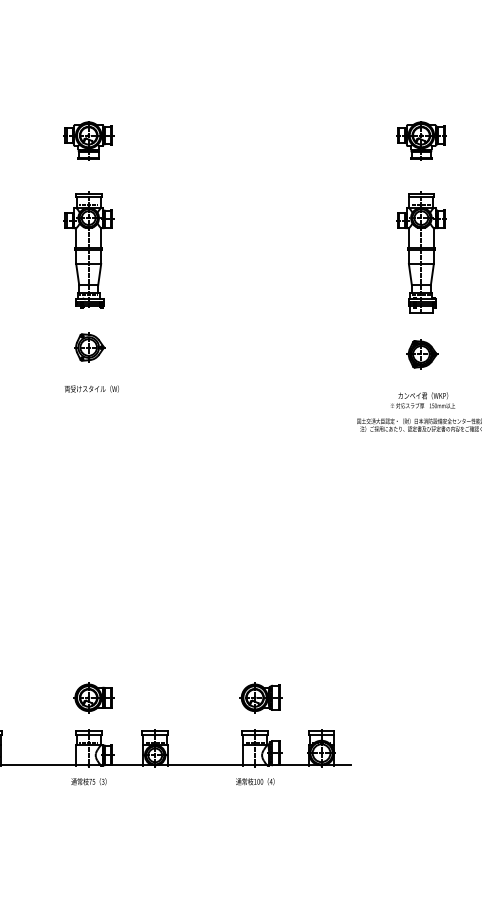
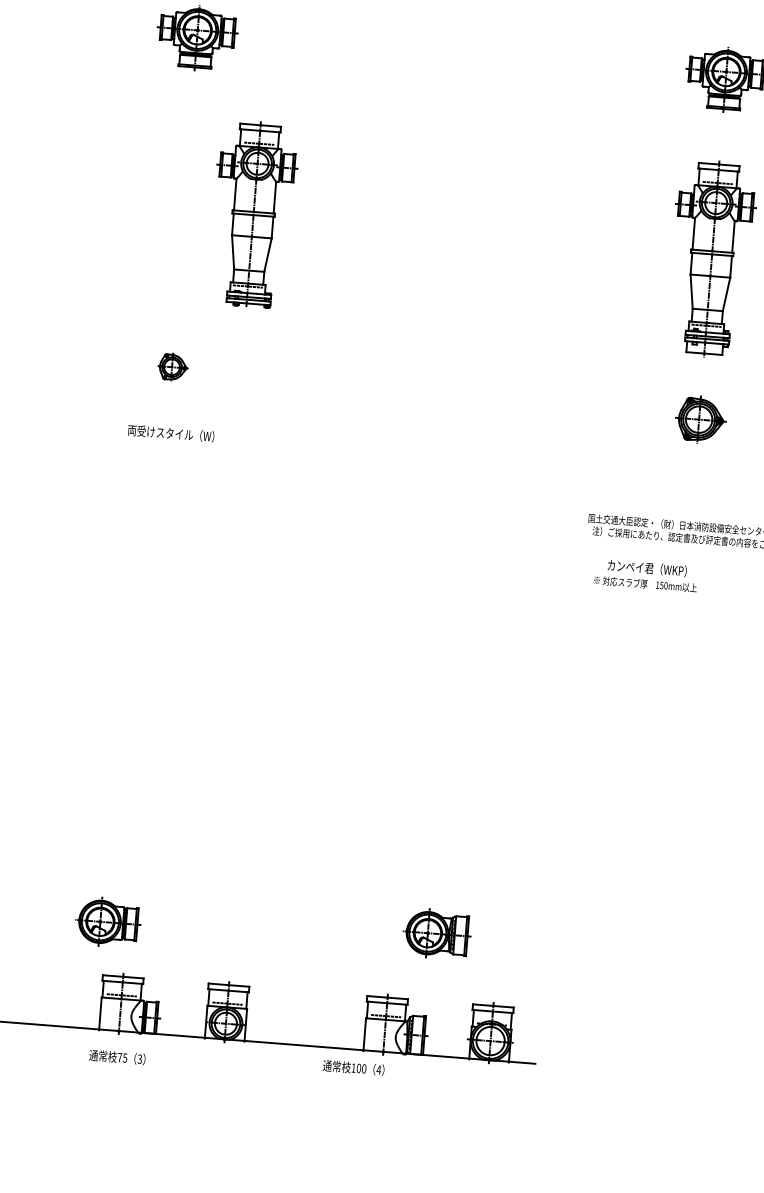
part: (88, 249) -> (253, 213), moved
part: (89, 347) -> (172, 367), size x0.6
text: (422, 400) -> (645, 575), moved
part: (93, 697) -> (108, 921), moved
part: (260, 697) -> (436, 933), moved
text: (255, 781) -> (354, 1067), moved

